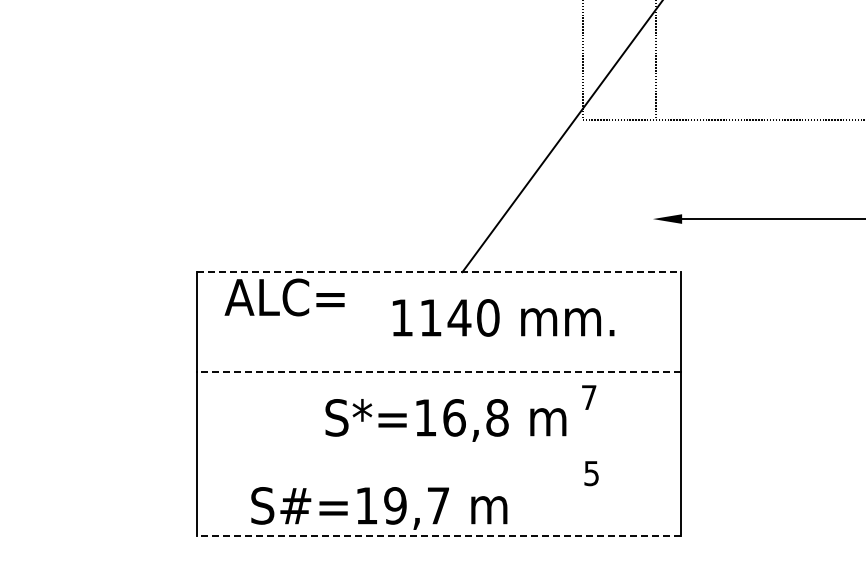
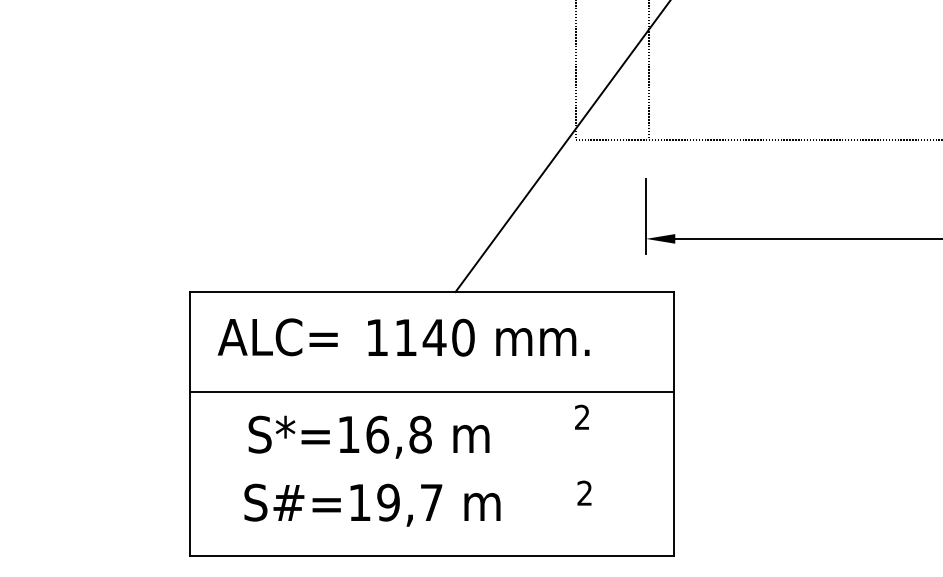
line: (653, 195) -> (646, 215), added
line: (439, 271) -> (432, 291), dashed -> solid
text: (284, 297) -> (277, 337), moved
text: (503, 317) -> (478, 337), moved
line: (438, 371) -> (431, 391), dashed -> solid
text: (589, 396) -> (582, 416), 7 -> 2
text: (445, 419) -> (368, 436), moved
text: (591, 472) -> (584, 492), 5 -> 2
text: (379, 507) -> (372, 504), moved
line: (438, 535) -> (431, 555), dashed -> solid

